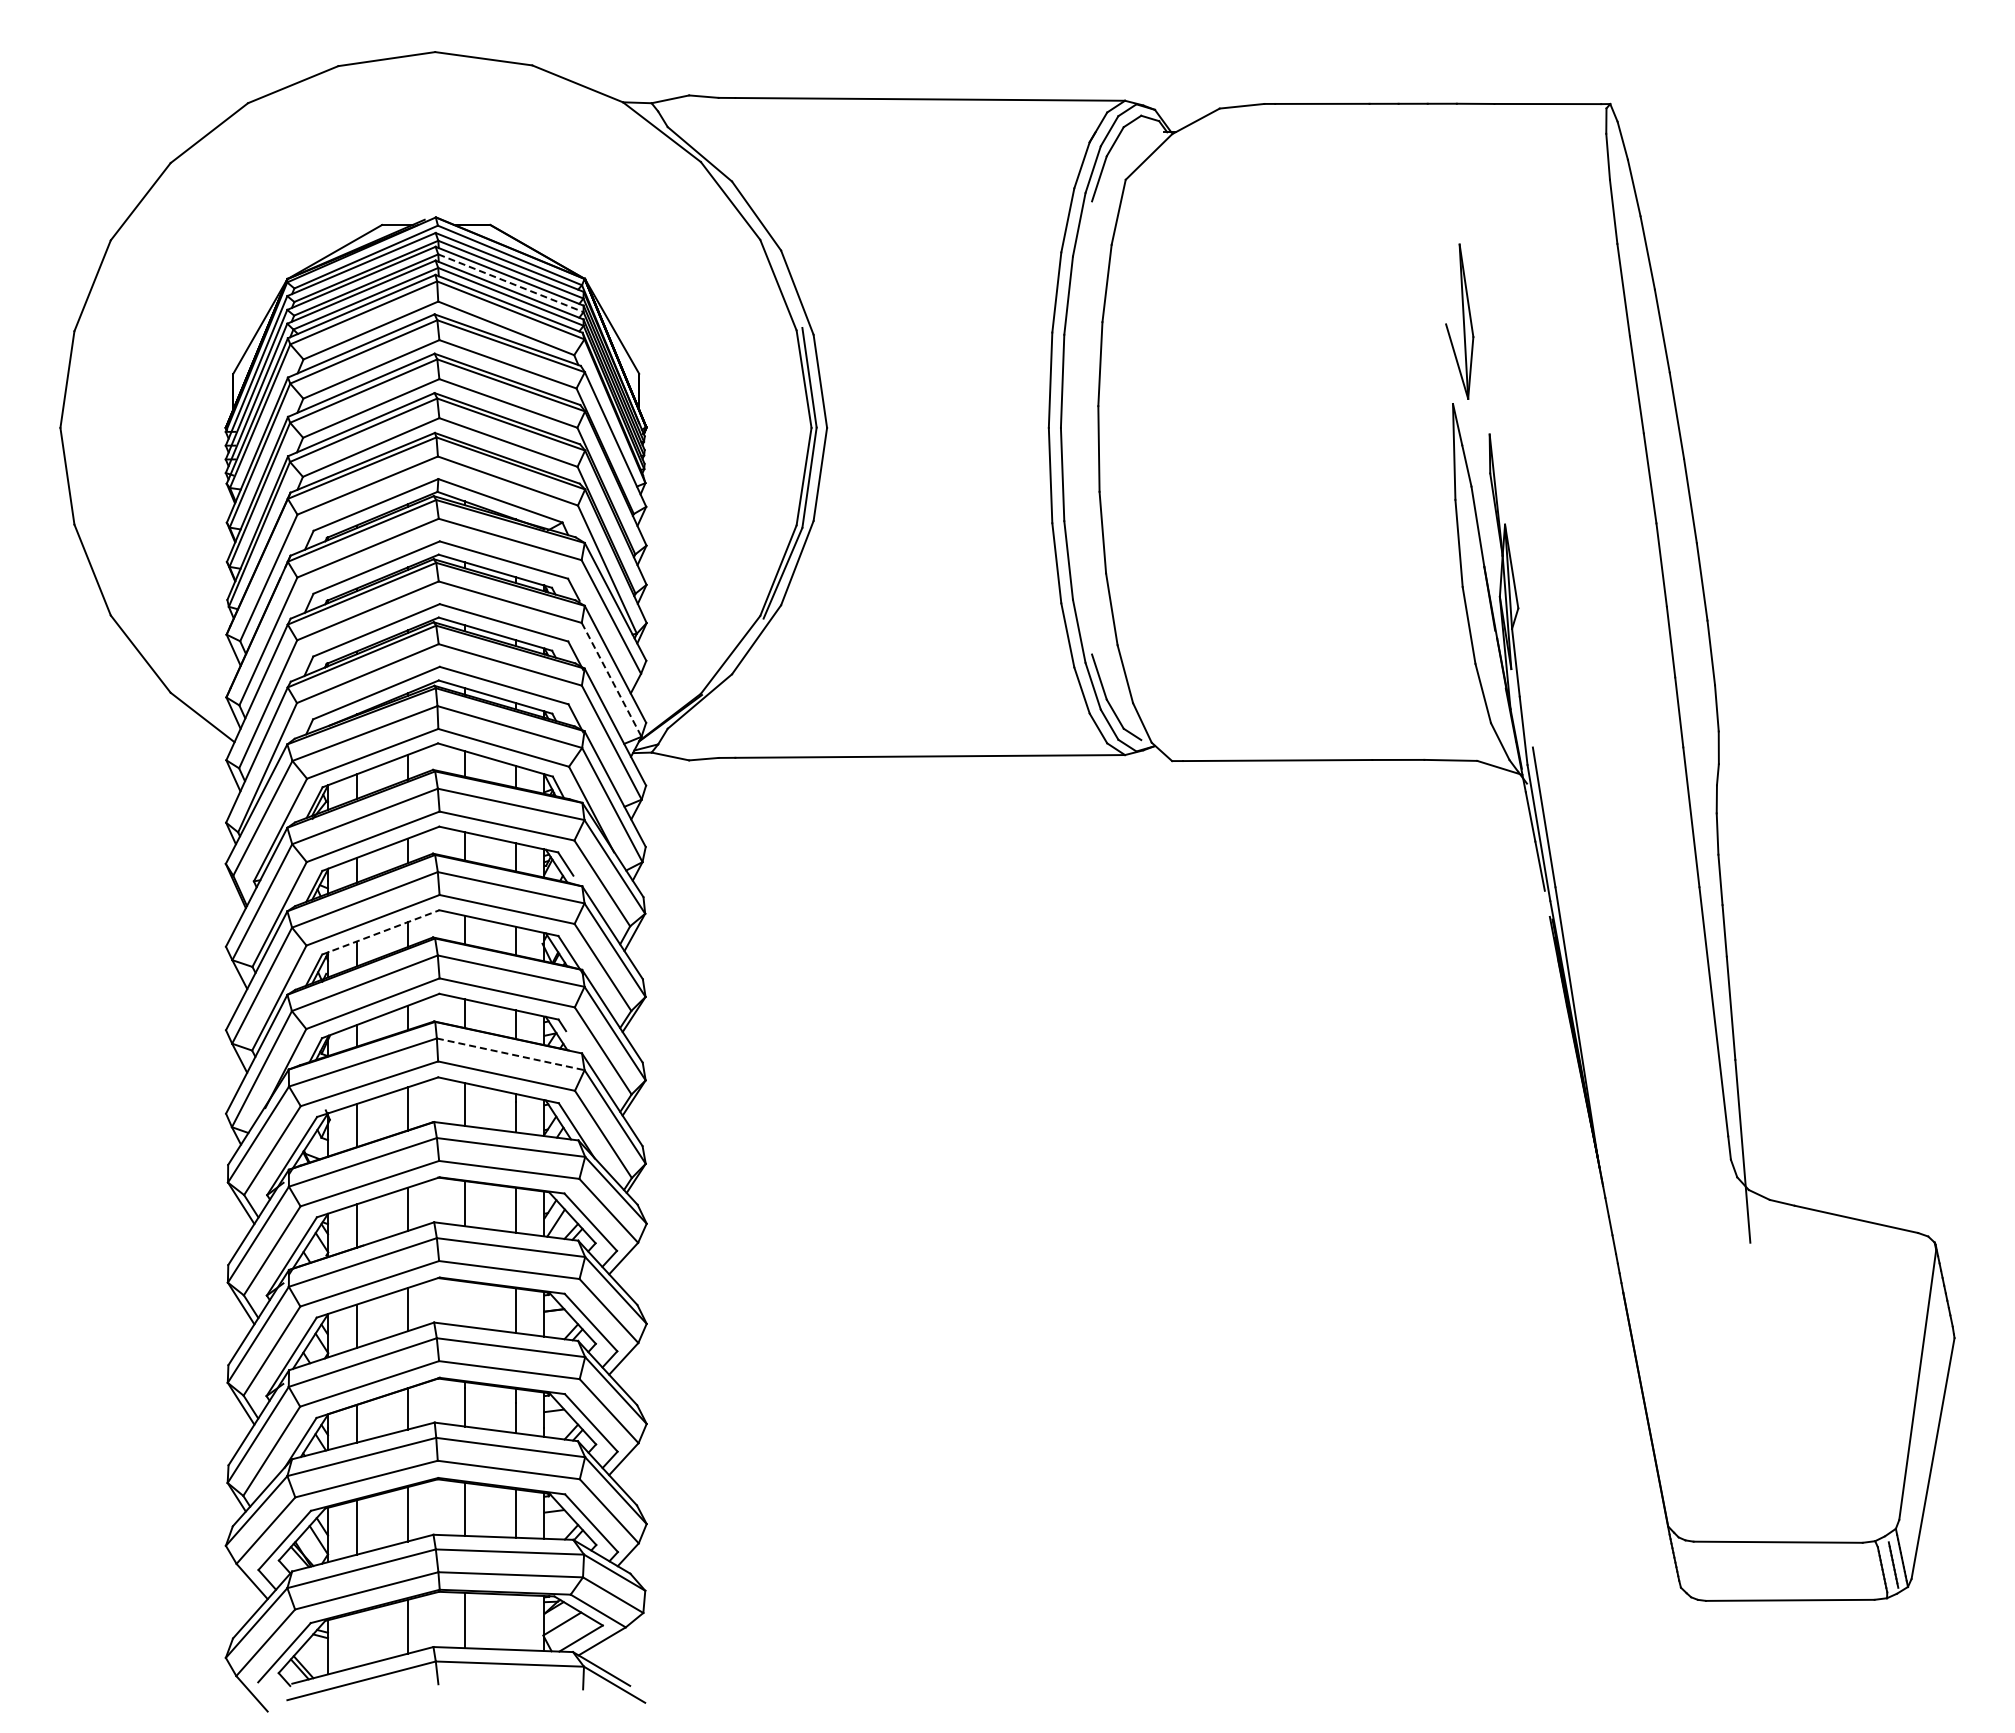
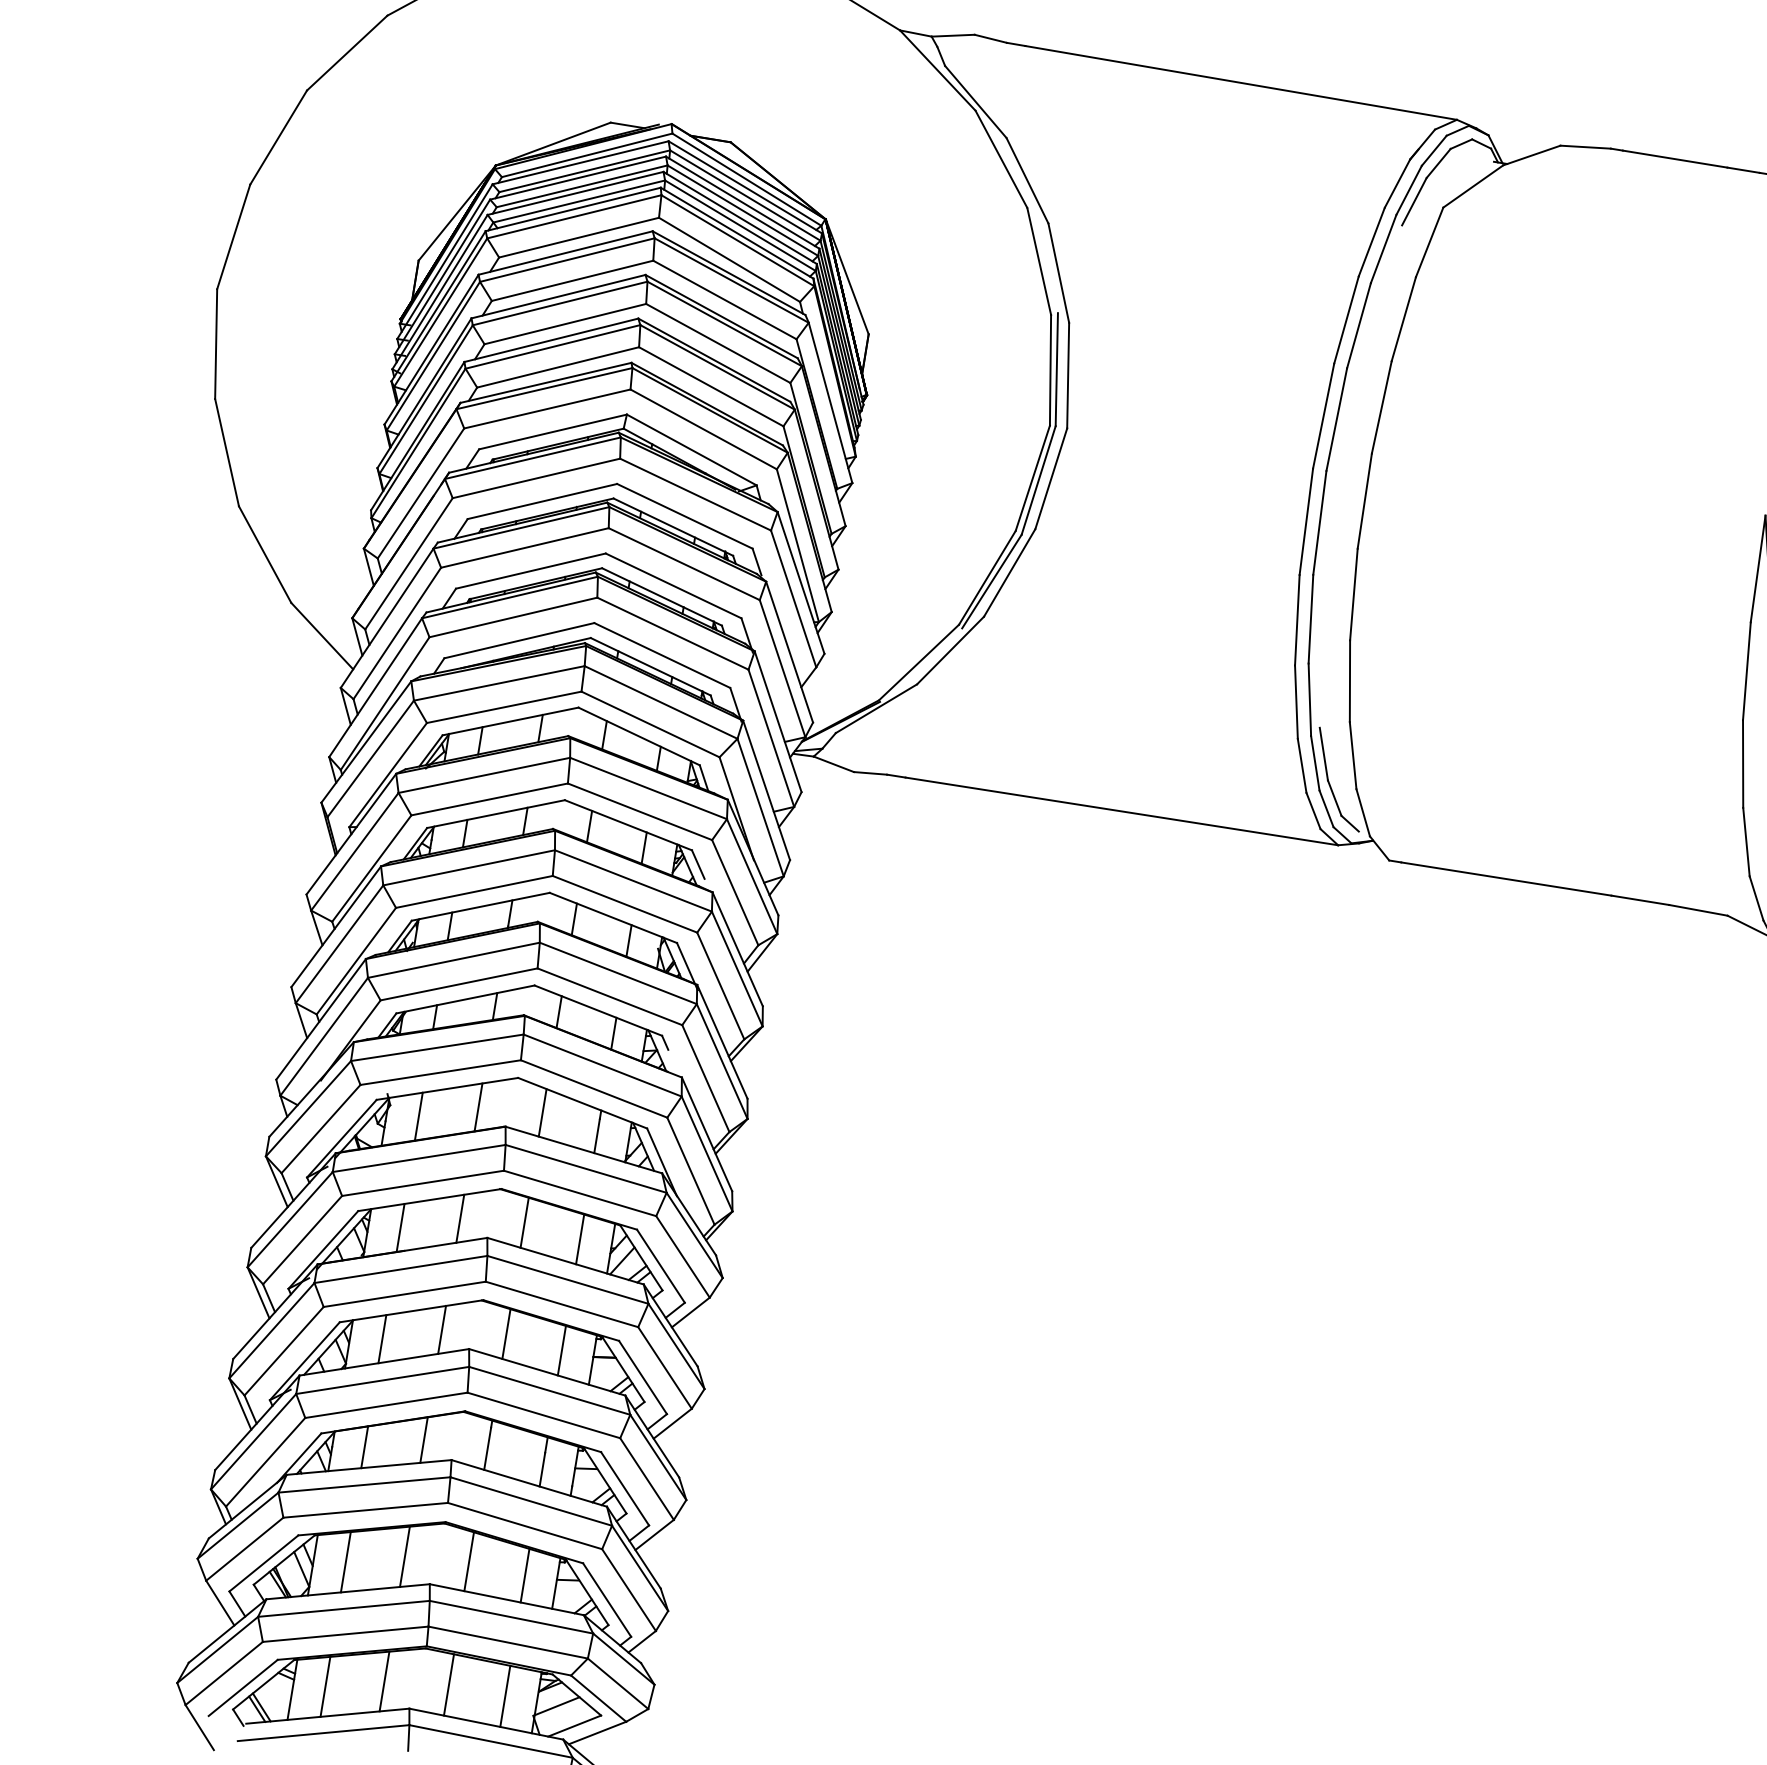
line: (511, 283) -> (743, 211), dashed -> solid
line: (611, 680) -> (782, 669), dashed -> solid
line: (380, 932) -> (480, 906), dashed -> solid
line: (510, 1054) -> (602, 1065), dashed -> solid
line: (464, 1303) -> (506, 1333), added
line: (515, 1622) -> (504, 1696), added
line: (356, 1639) -> (325, 1686), added

